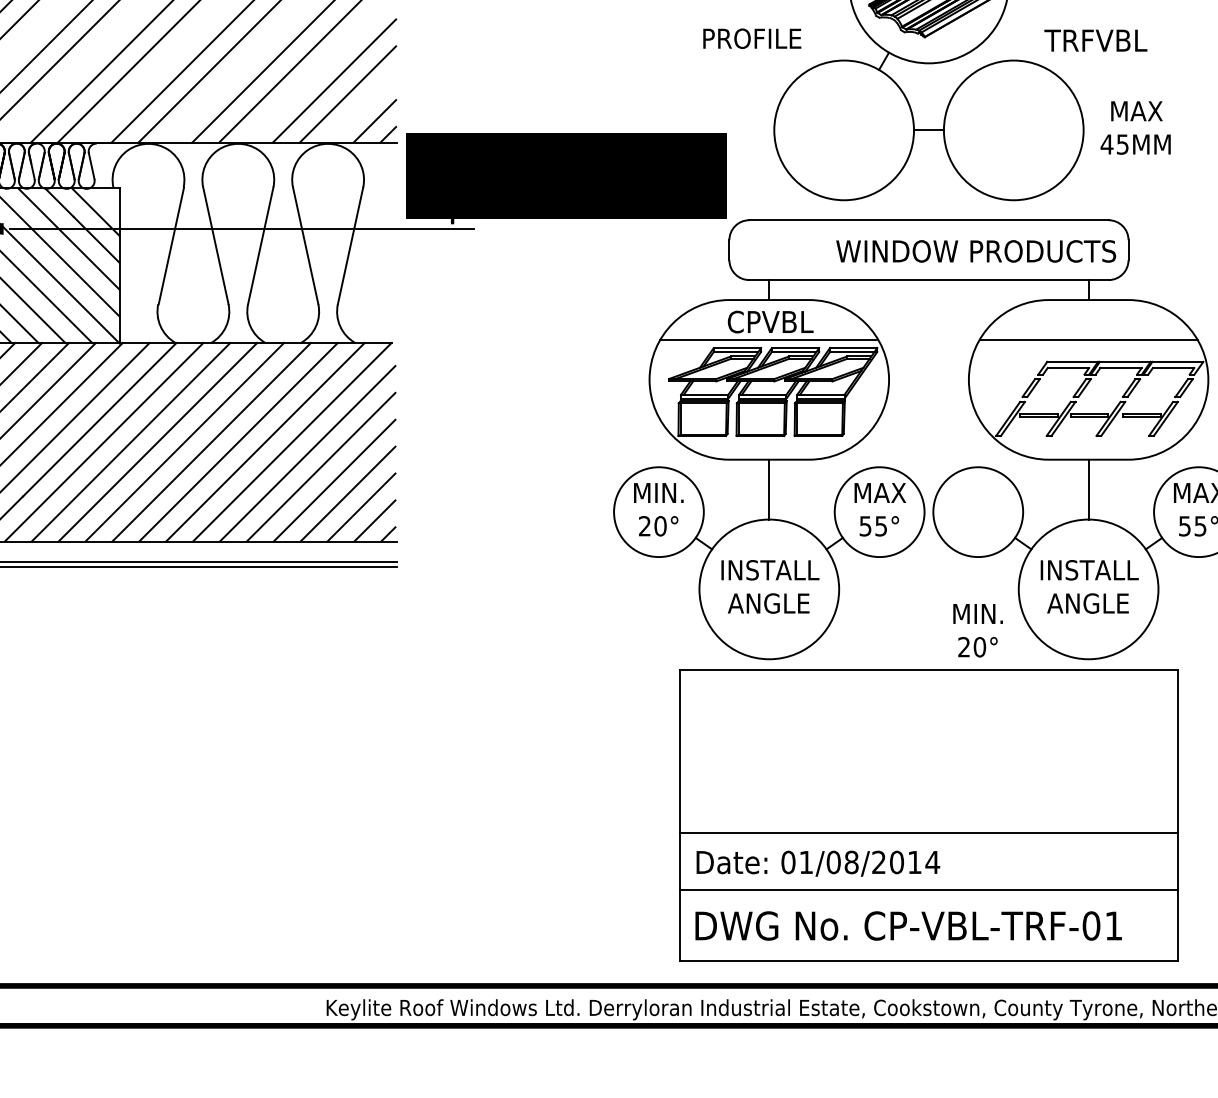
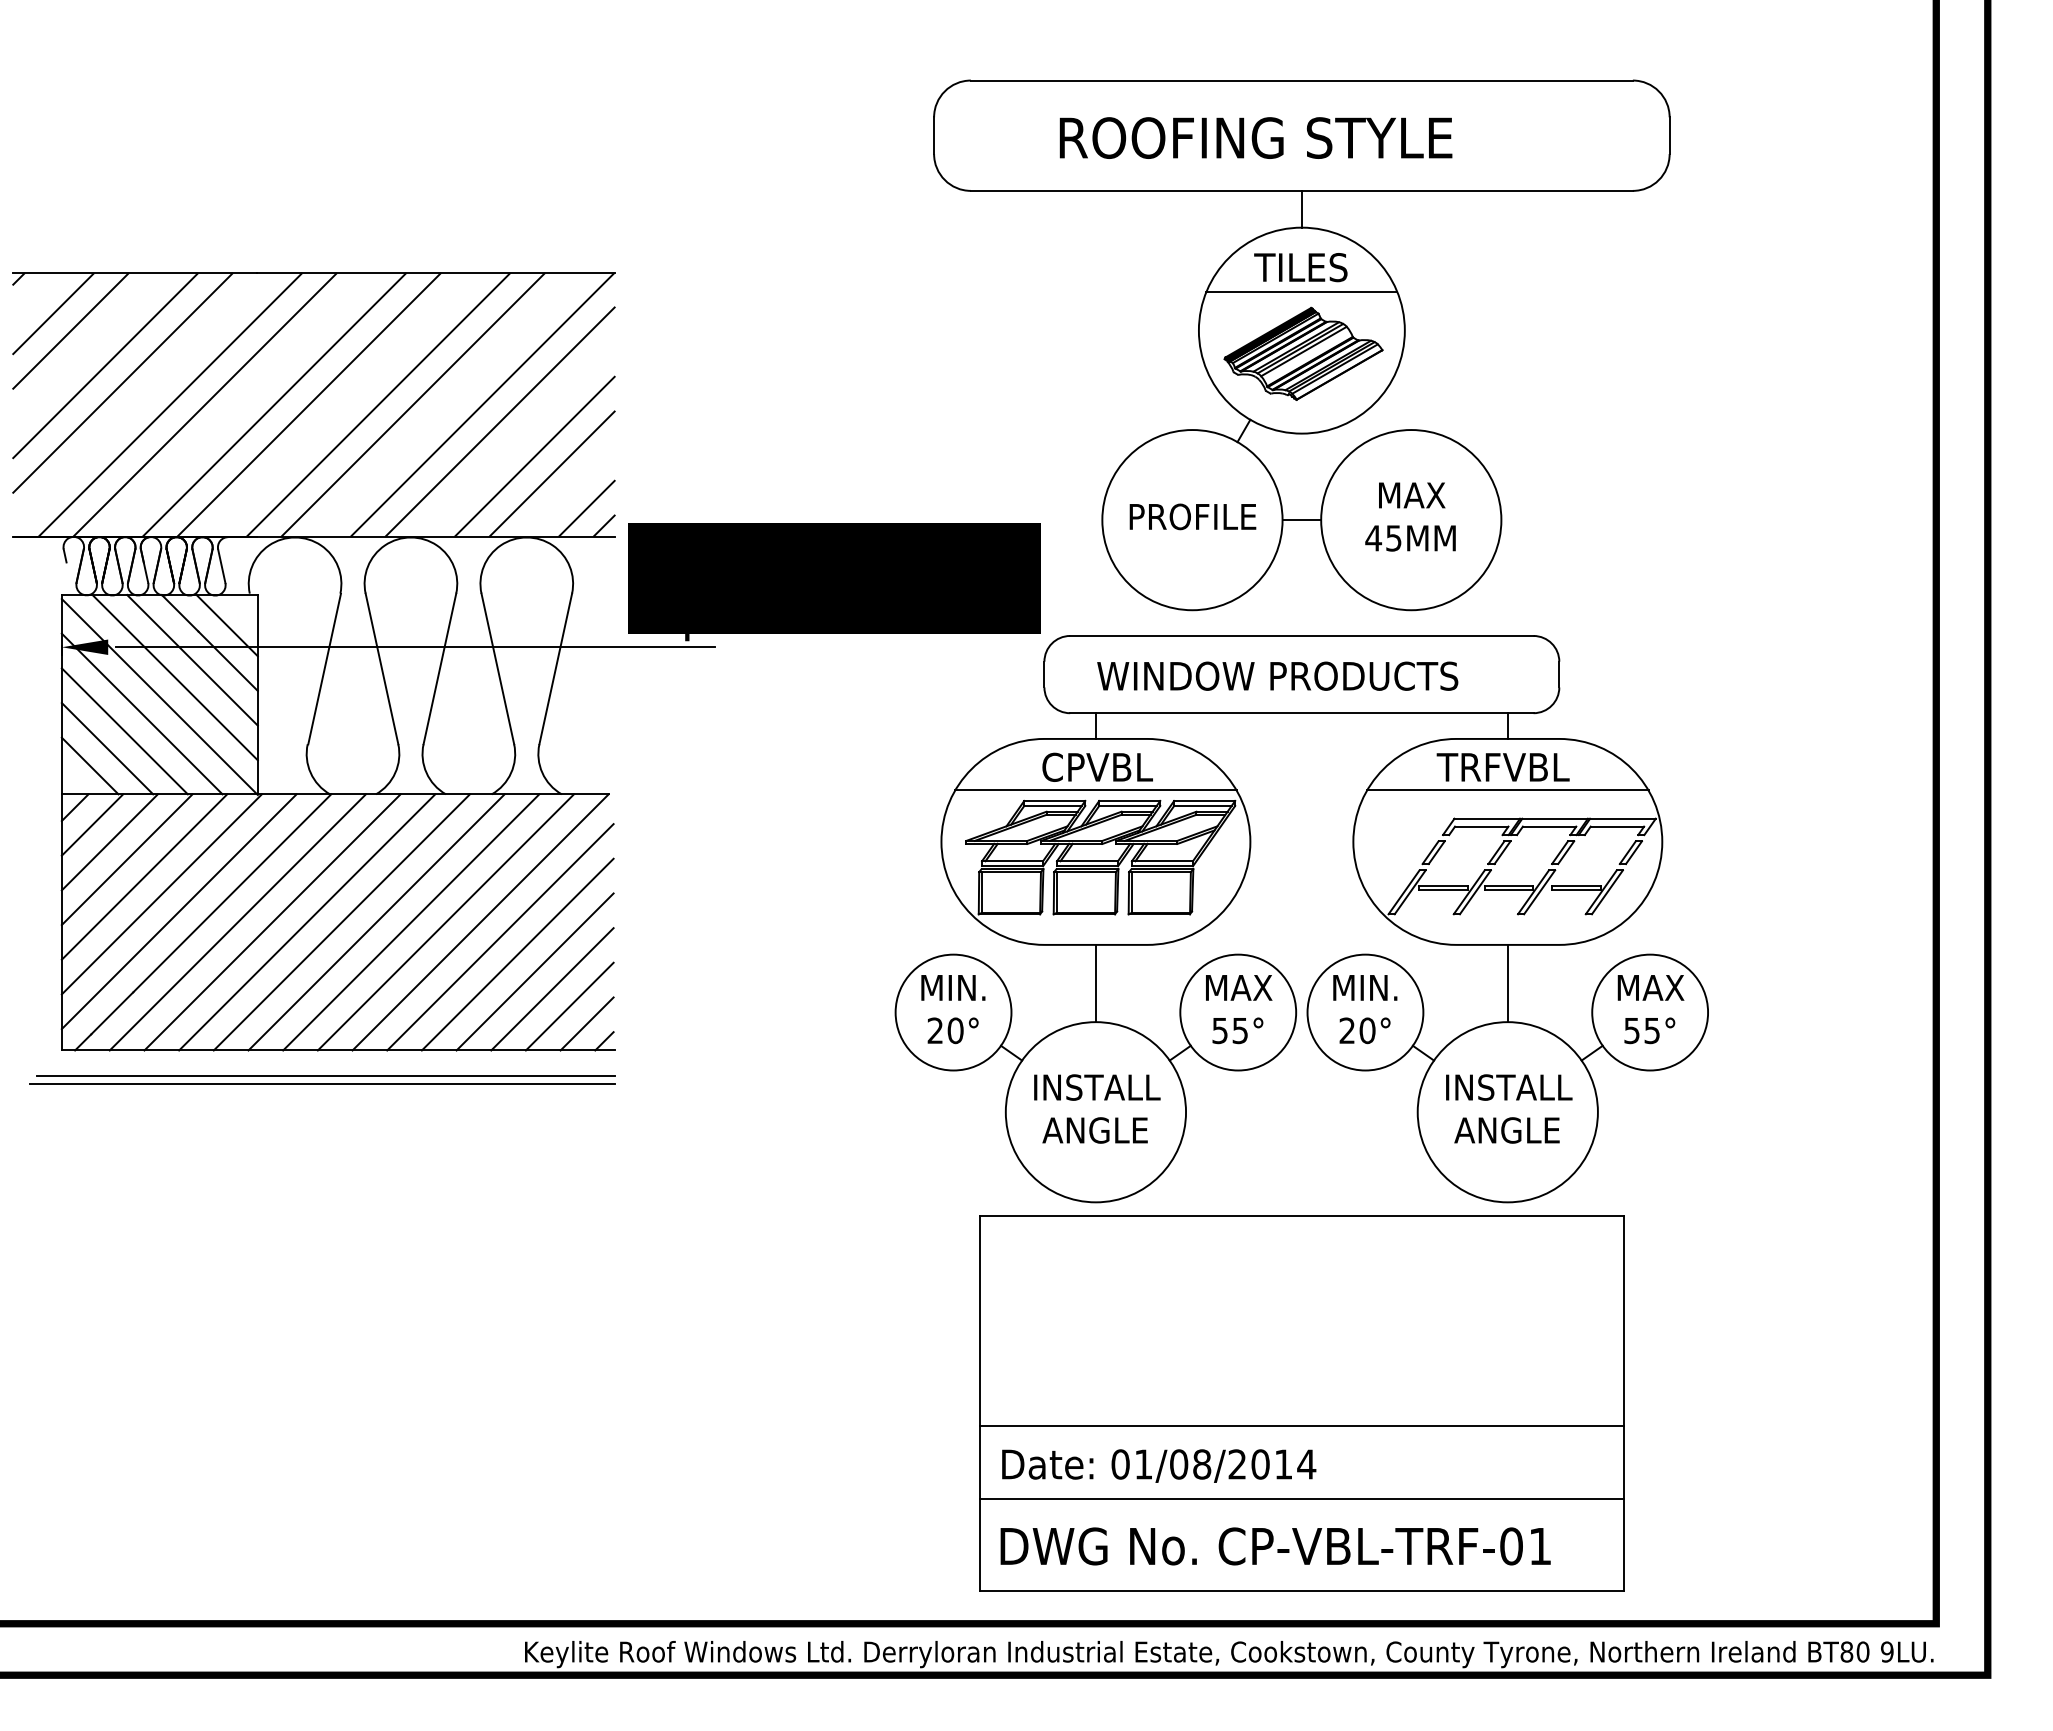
text: (751, 38) -> (1192, 516), moved
text: (1095, 40) -> (1502, 767), moved
text: (1135, 127) -> (1410, 516), moved
text: (975, 250) -> (1277, 675), moved
text: (978, 630) -> (1365, 1009), moved

